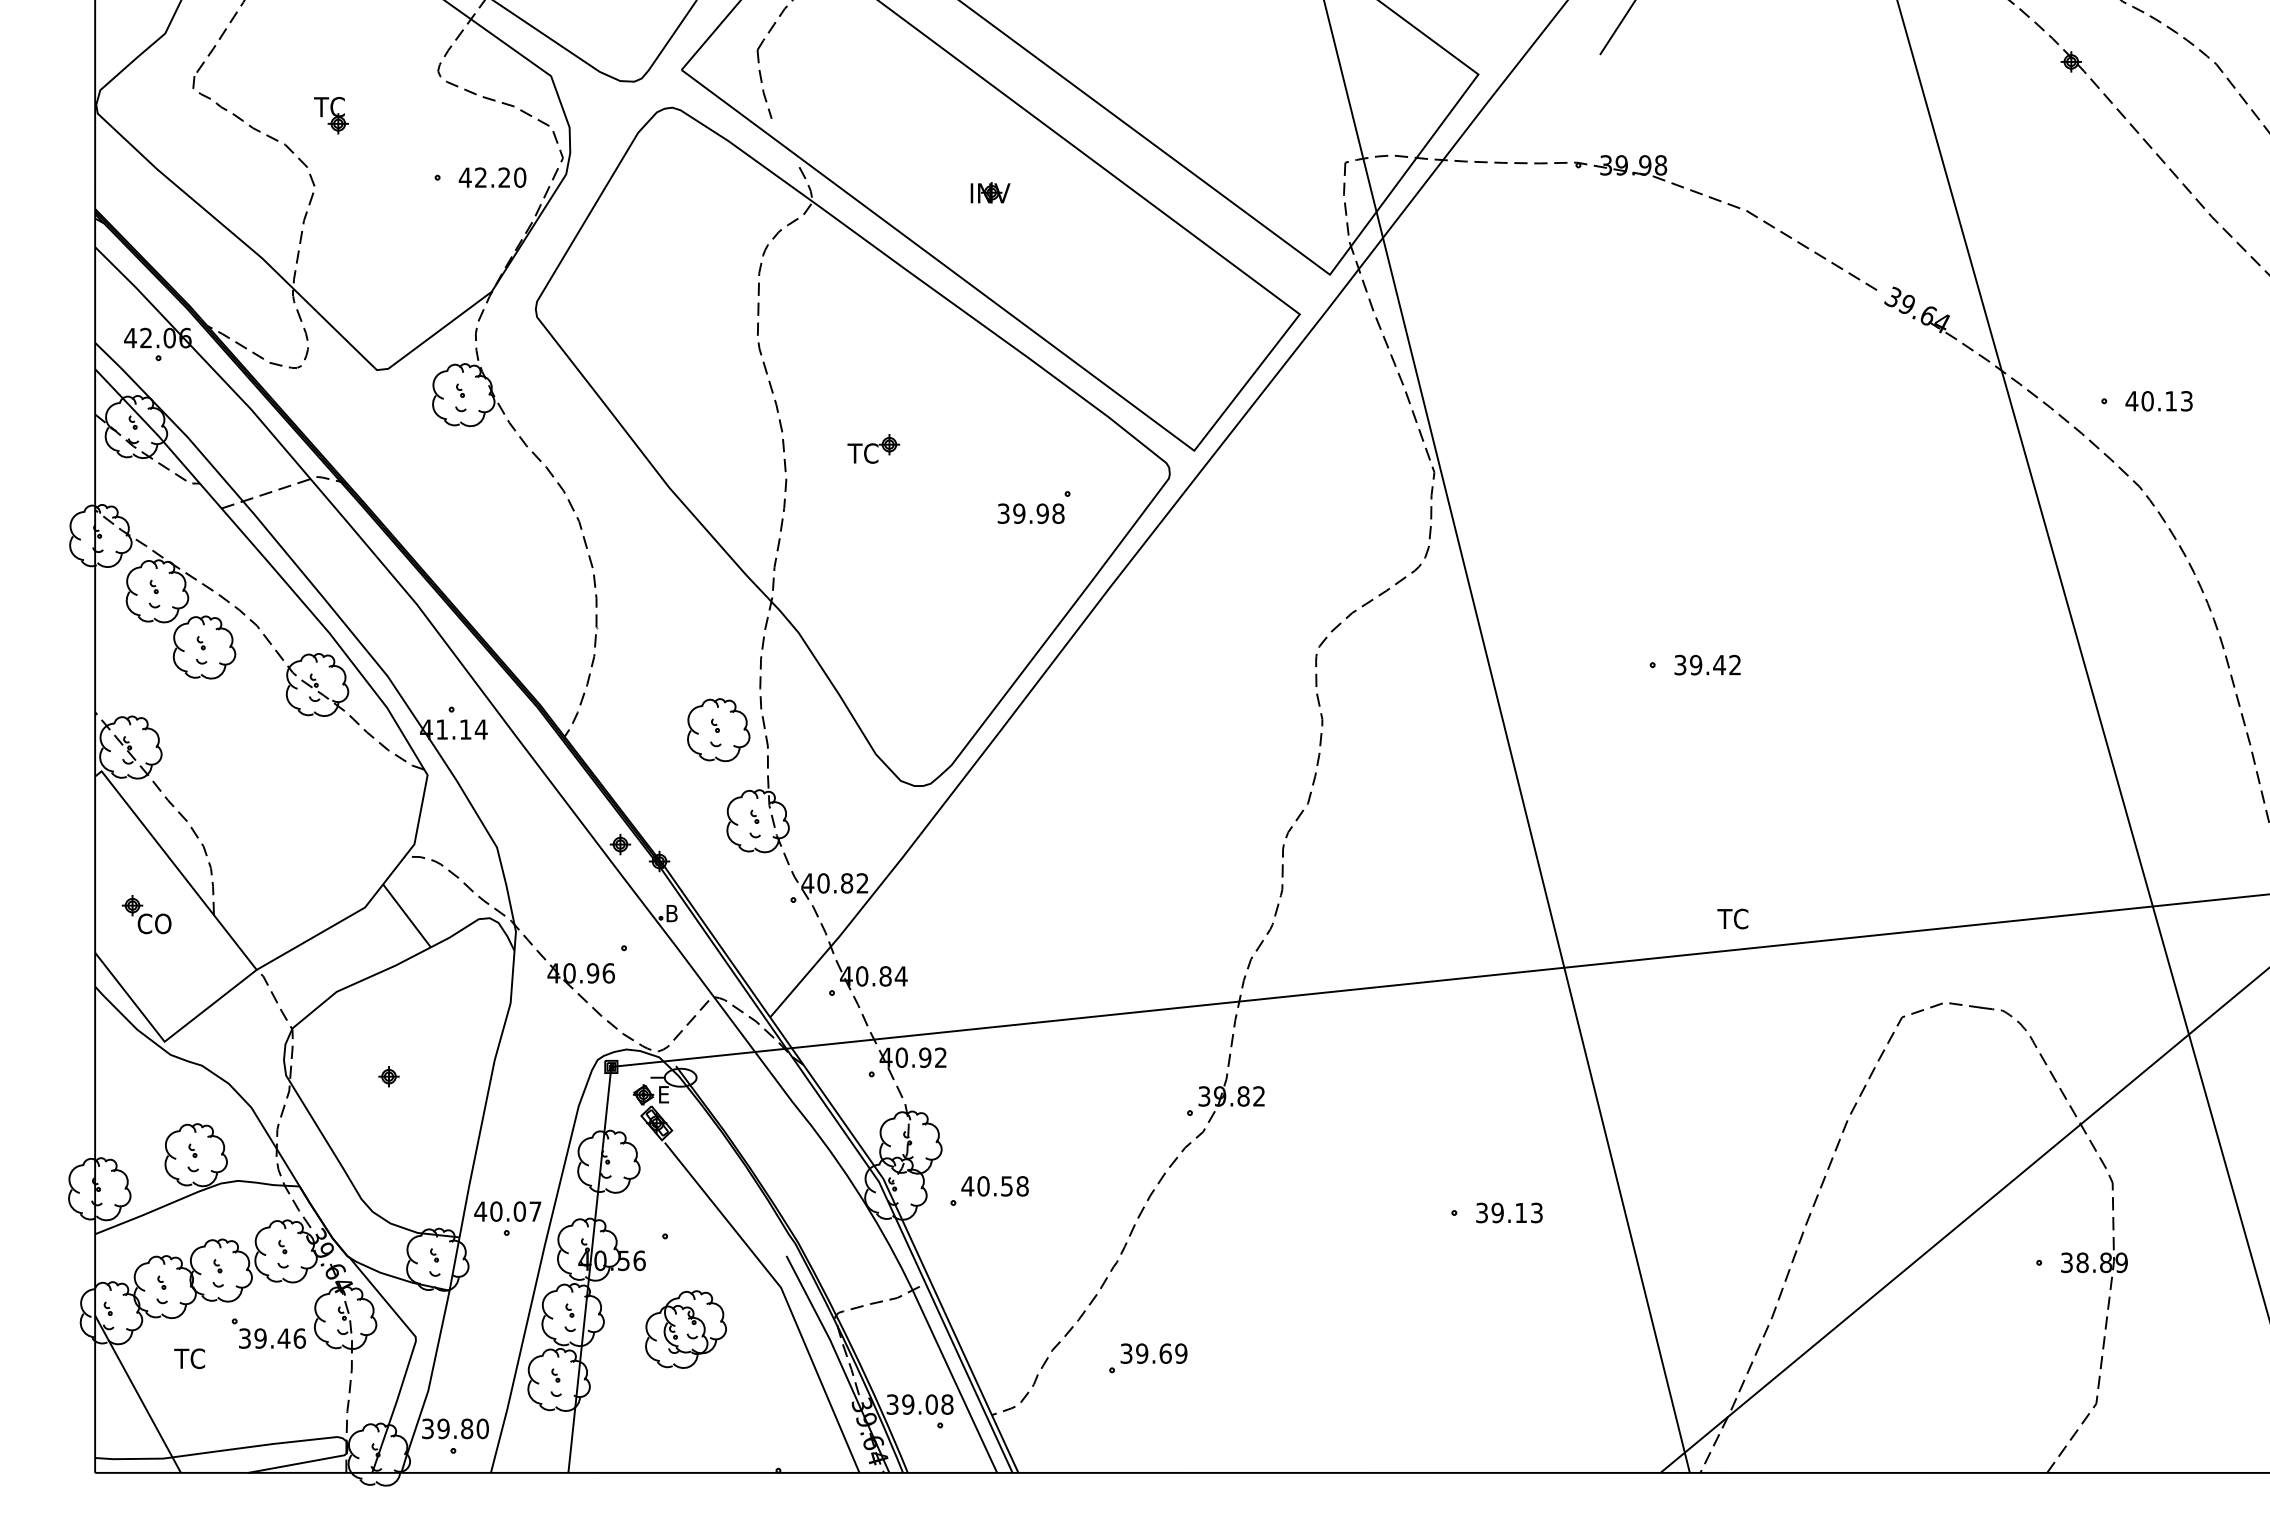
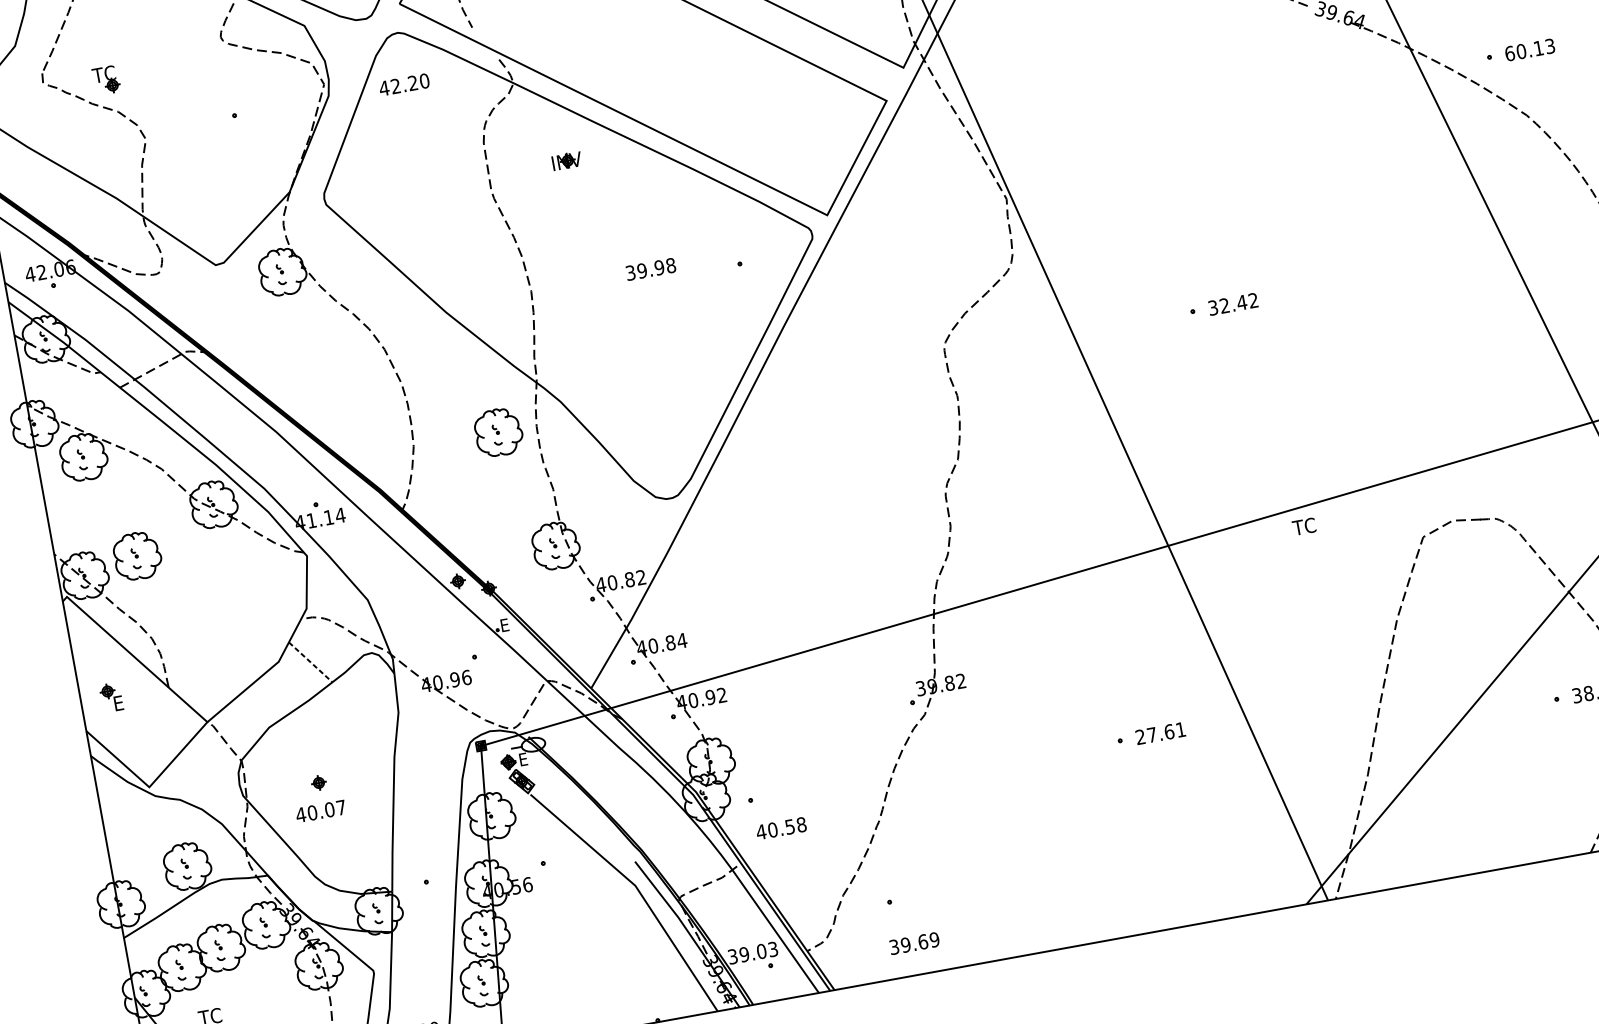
part: (331, 115) -> (106, 80), moved
text: (492, 177) -> (404, 84), moved
part: (990, 192) -> (566, 160), moved
text: (2131, 401) -> (1509, 53), 40.13 -> 60.13
part: (873, 448) -> (591, 256), removed
text: (1030, 513) -> (650, 269), moved
part: (204, 647) -> (137, 556), moved
text: (1696, 665) -> (1225, 306), 39.42 -> 32.42
part: (718, 730) -> (498, 432), moved
text: (675, 913) -> (507, 624), B -> E
line: (407, 915) -> (311, 662), solid -> dashed
text: (1732, 918) -> (1303, 526), moved
text: (154, 923) -> (126, 701), CO -> E
text: (994, 1186) -> (780, 828), moved
text: (507, 1211) -> (320, 811), moved
text: (1509, 1212) -> (1160, 733), 39.13 -> 27.61
part: (685, 1329) -> (570, 929), removed
part: (268, 1333) -> (264, 987), removed
text: (1153, 1353) -> (914, 943), moved
text: (947, 1404) -> (773, 949), 39.08 -> 39.03

